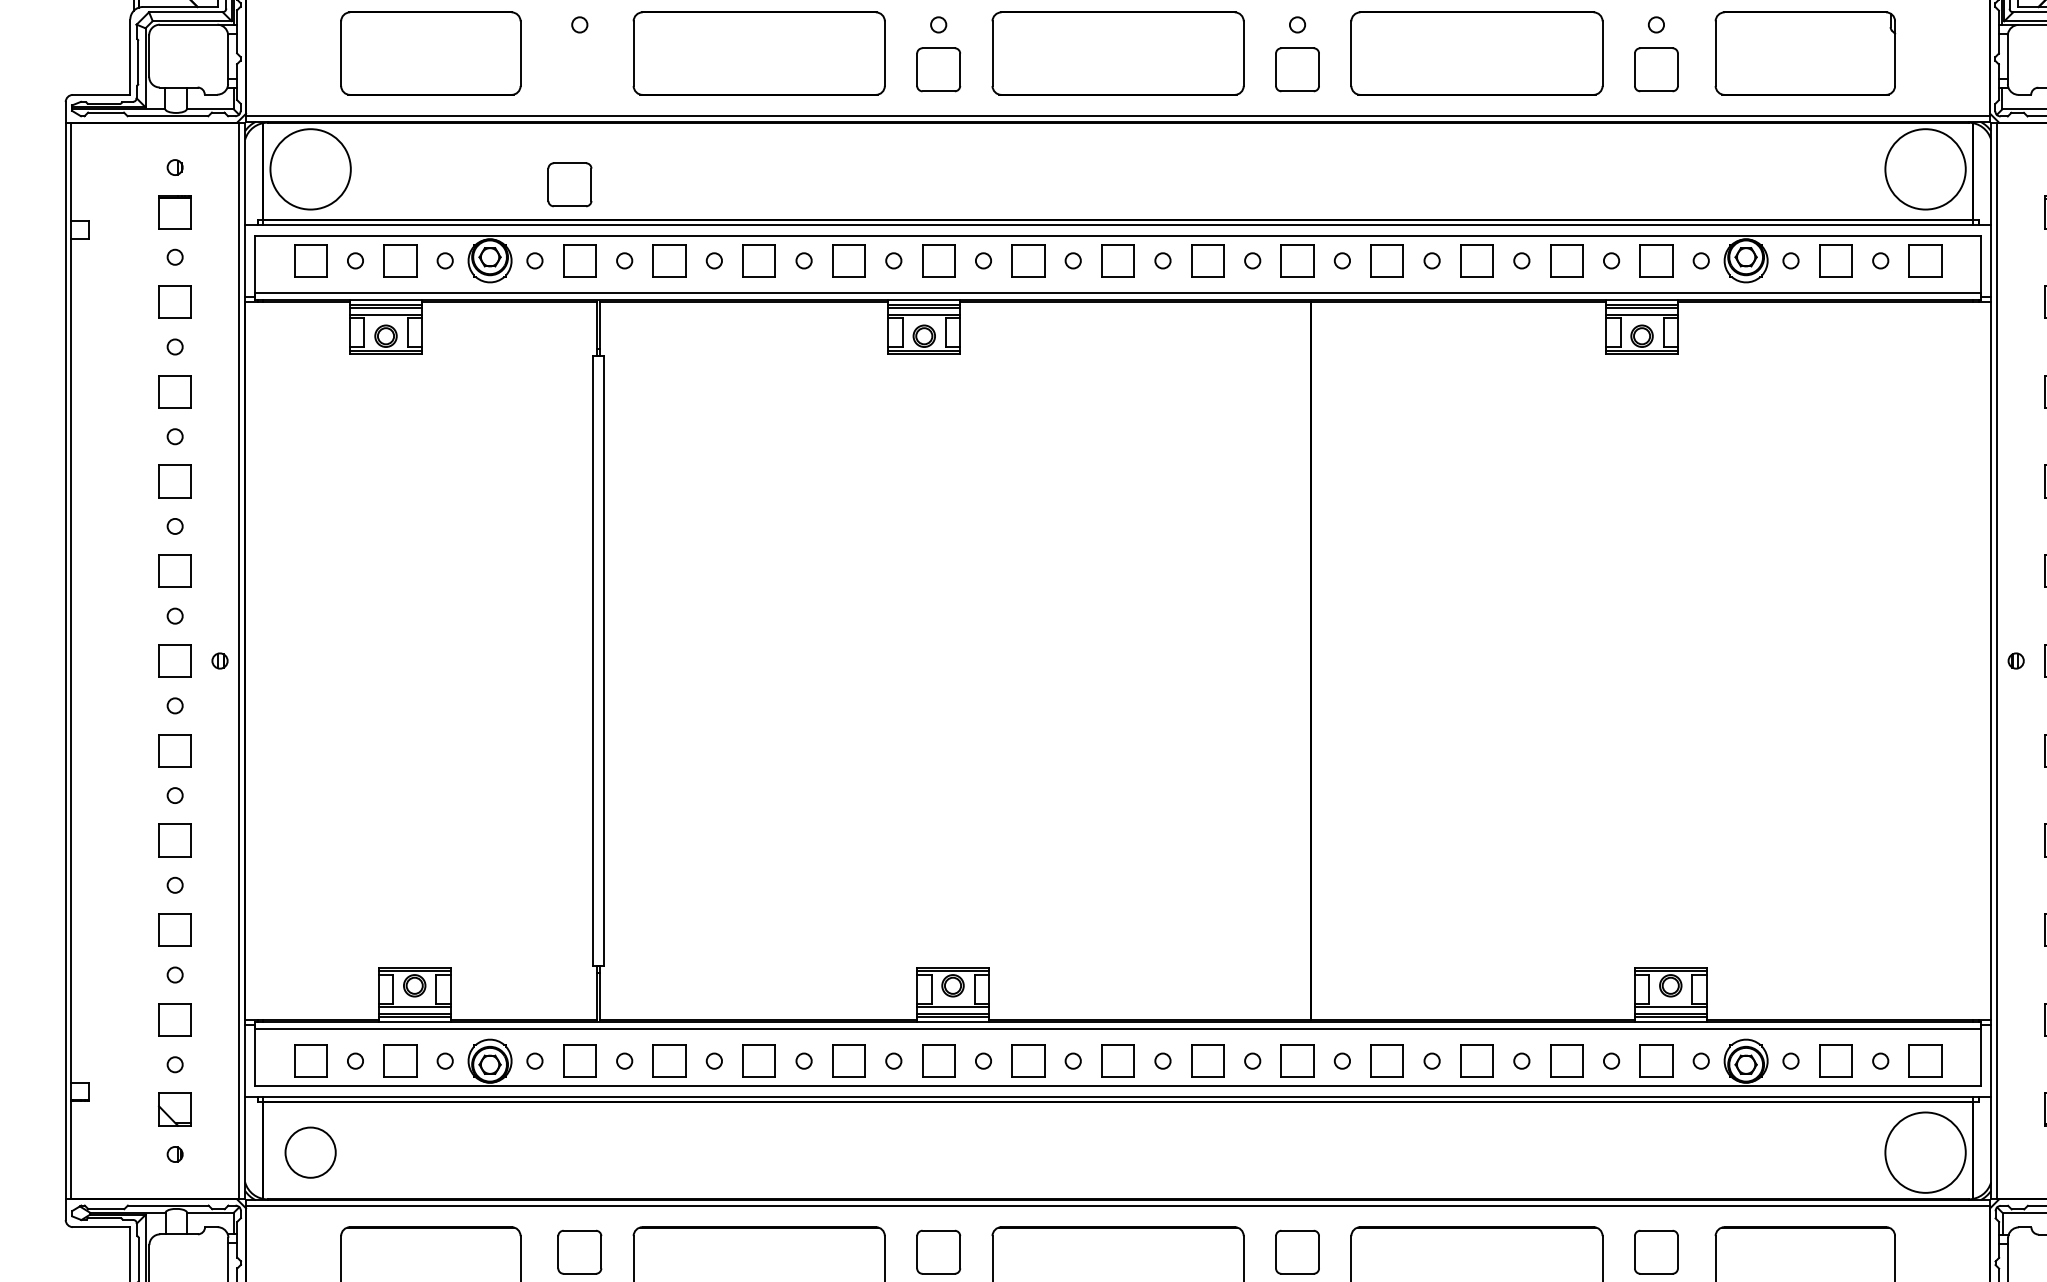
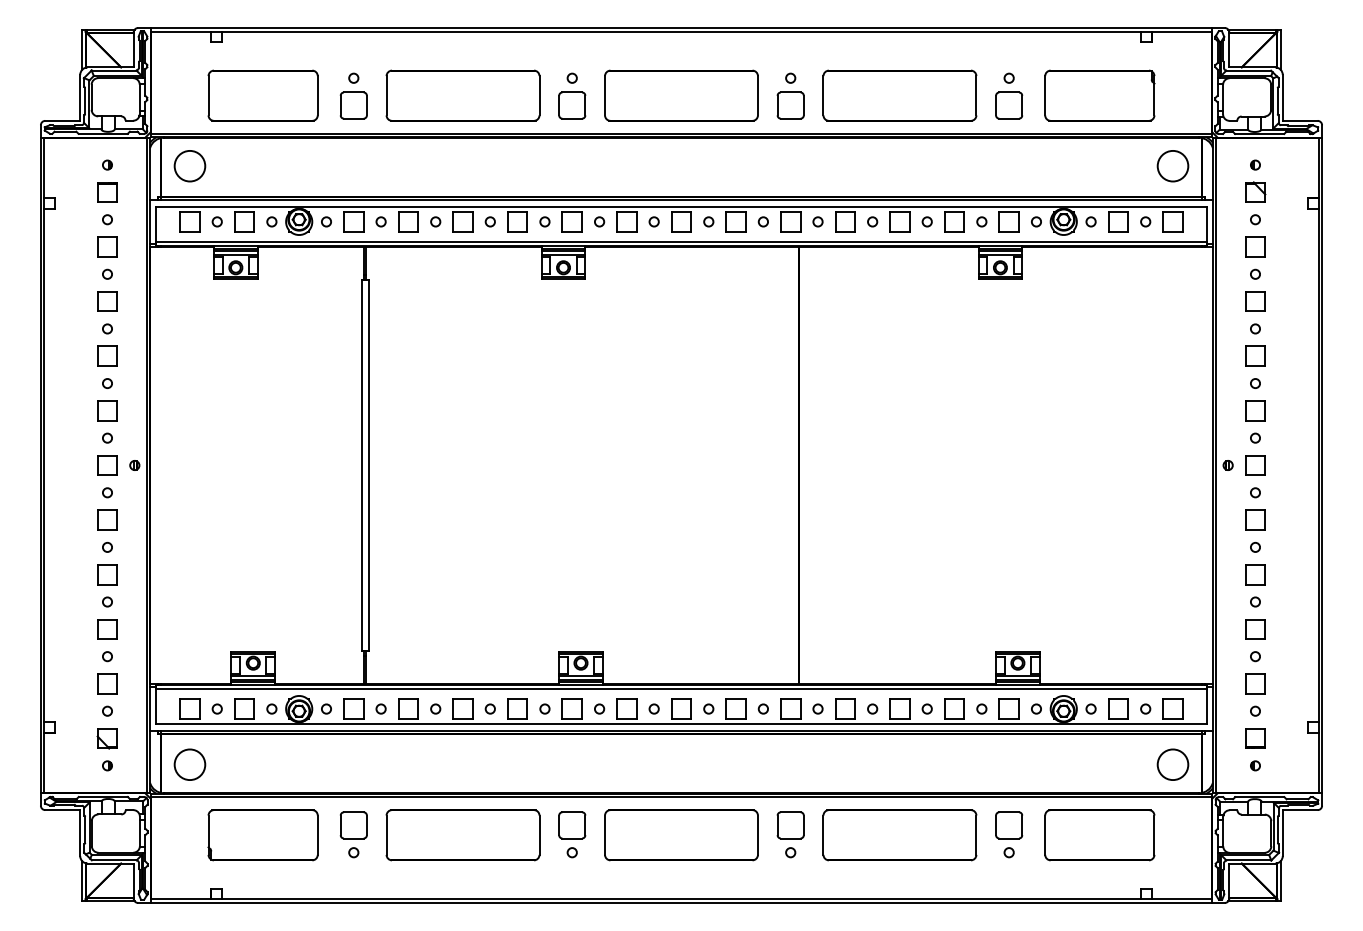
circle: (309, 168) -> (189, 165), size x0.62
circle: (1924, 168) -> (1172, 165), size x0.62
part: (569, 184) -> (353, 105), moved
circle: (1924, 1152) -> (1172, 764), size x0.62

